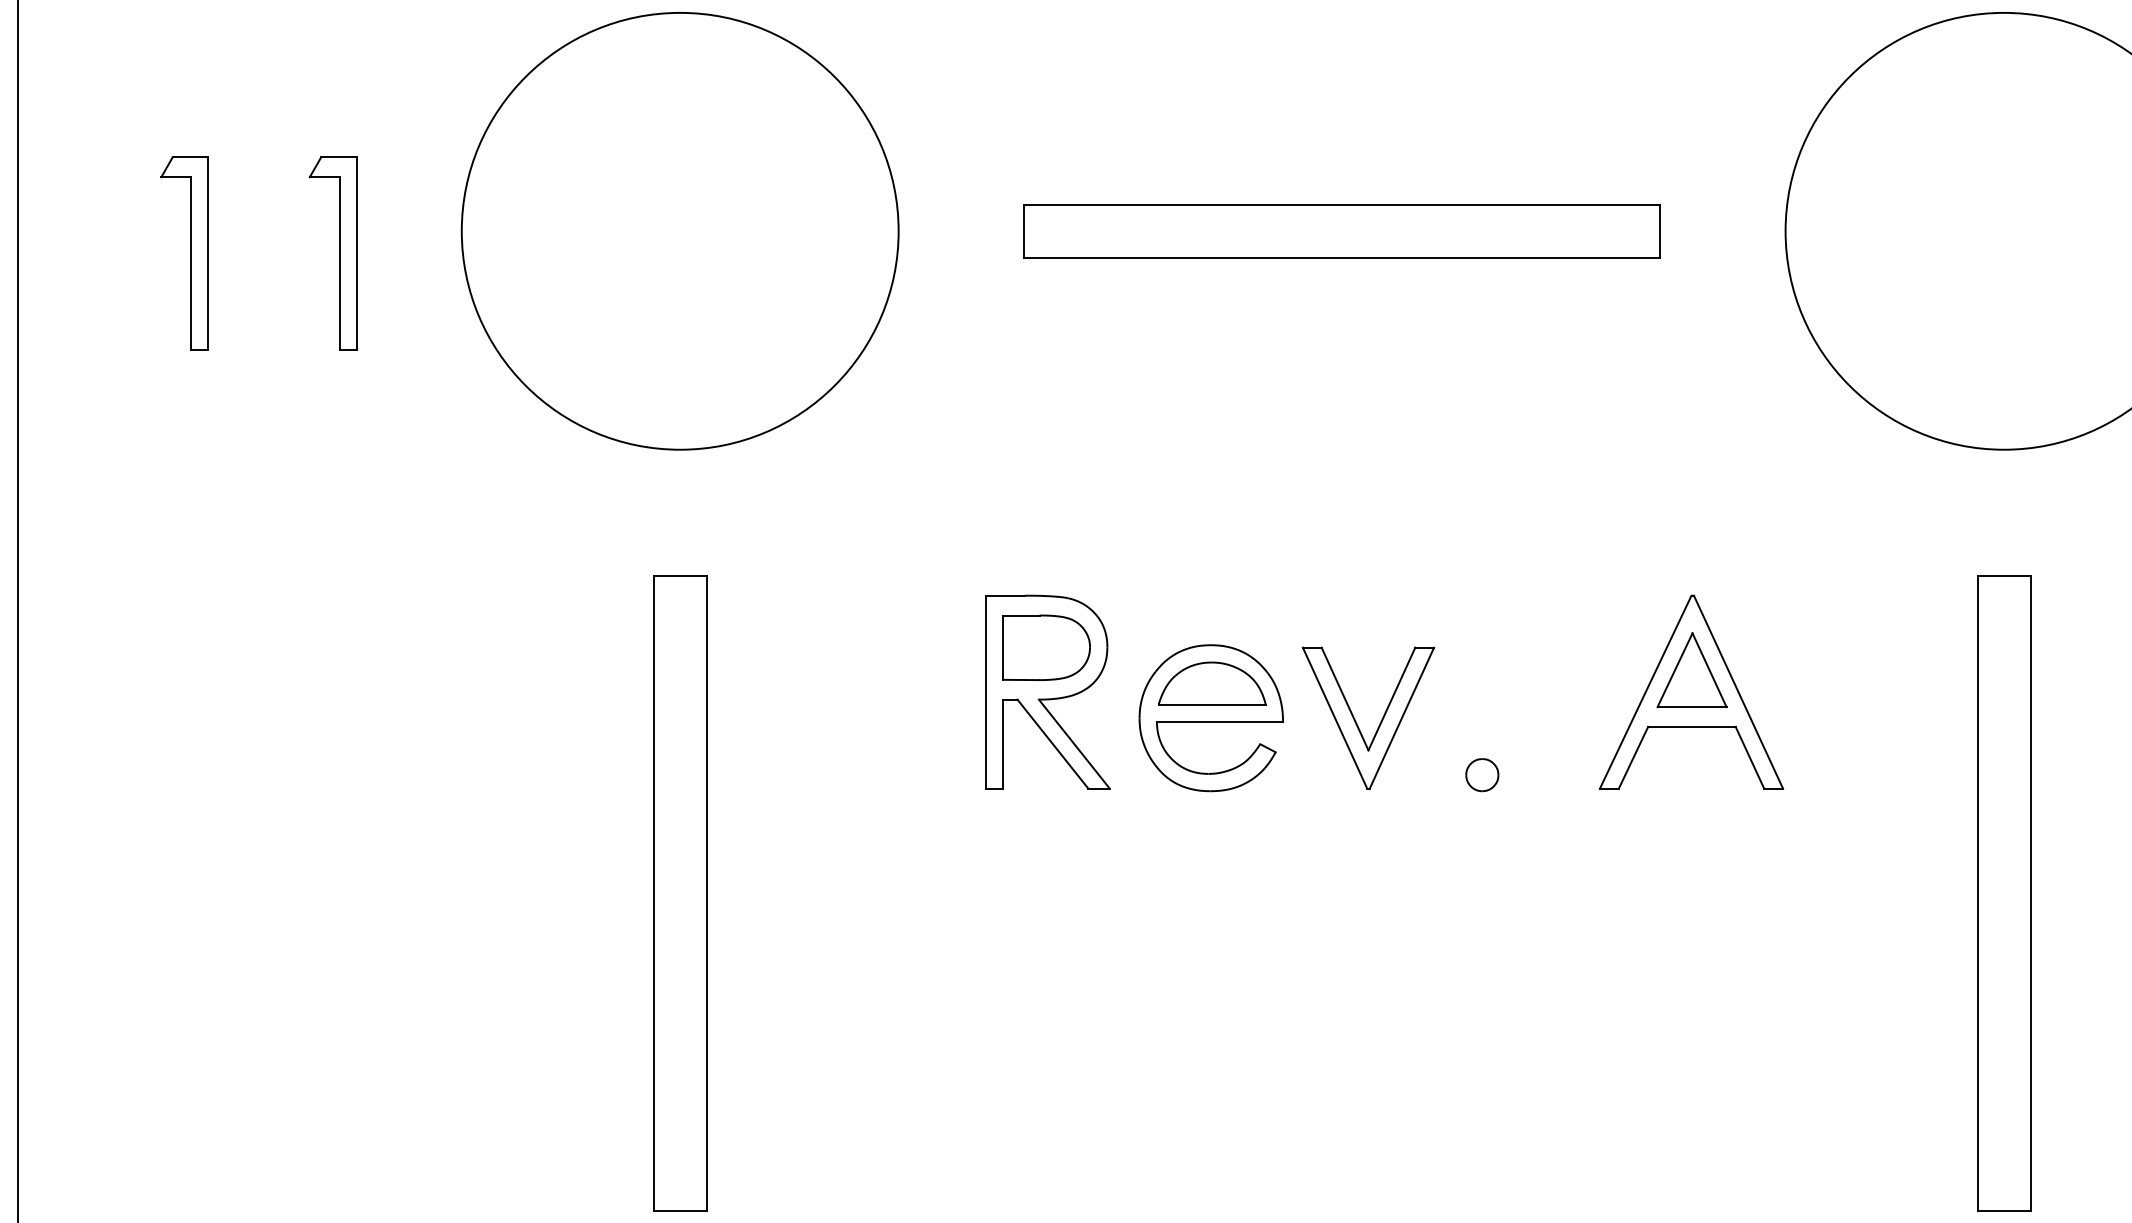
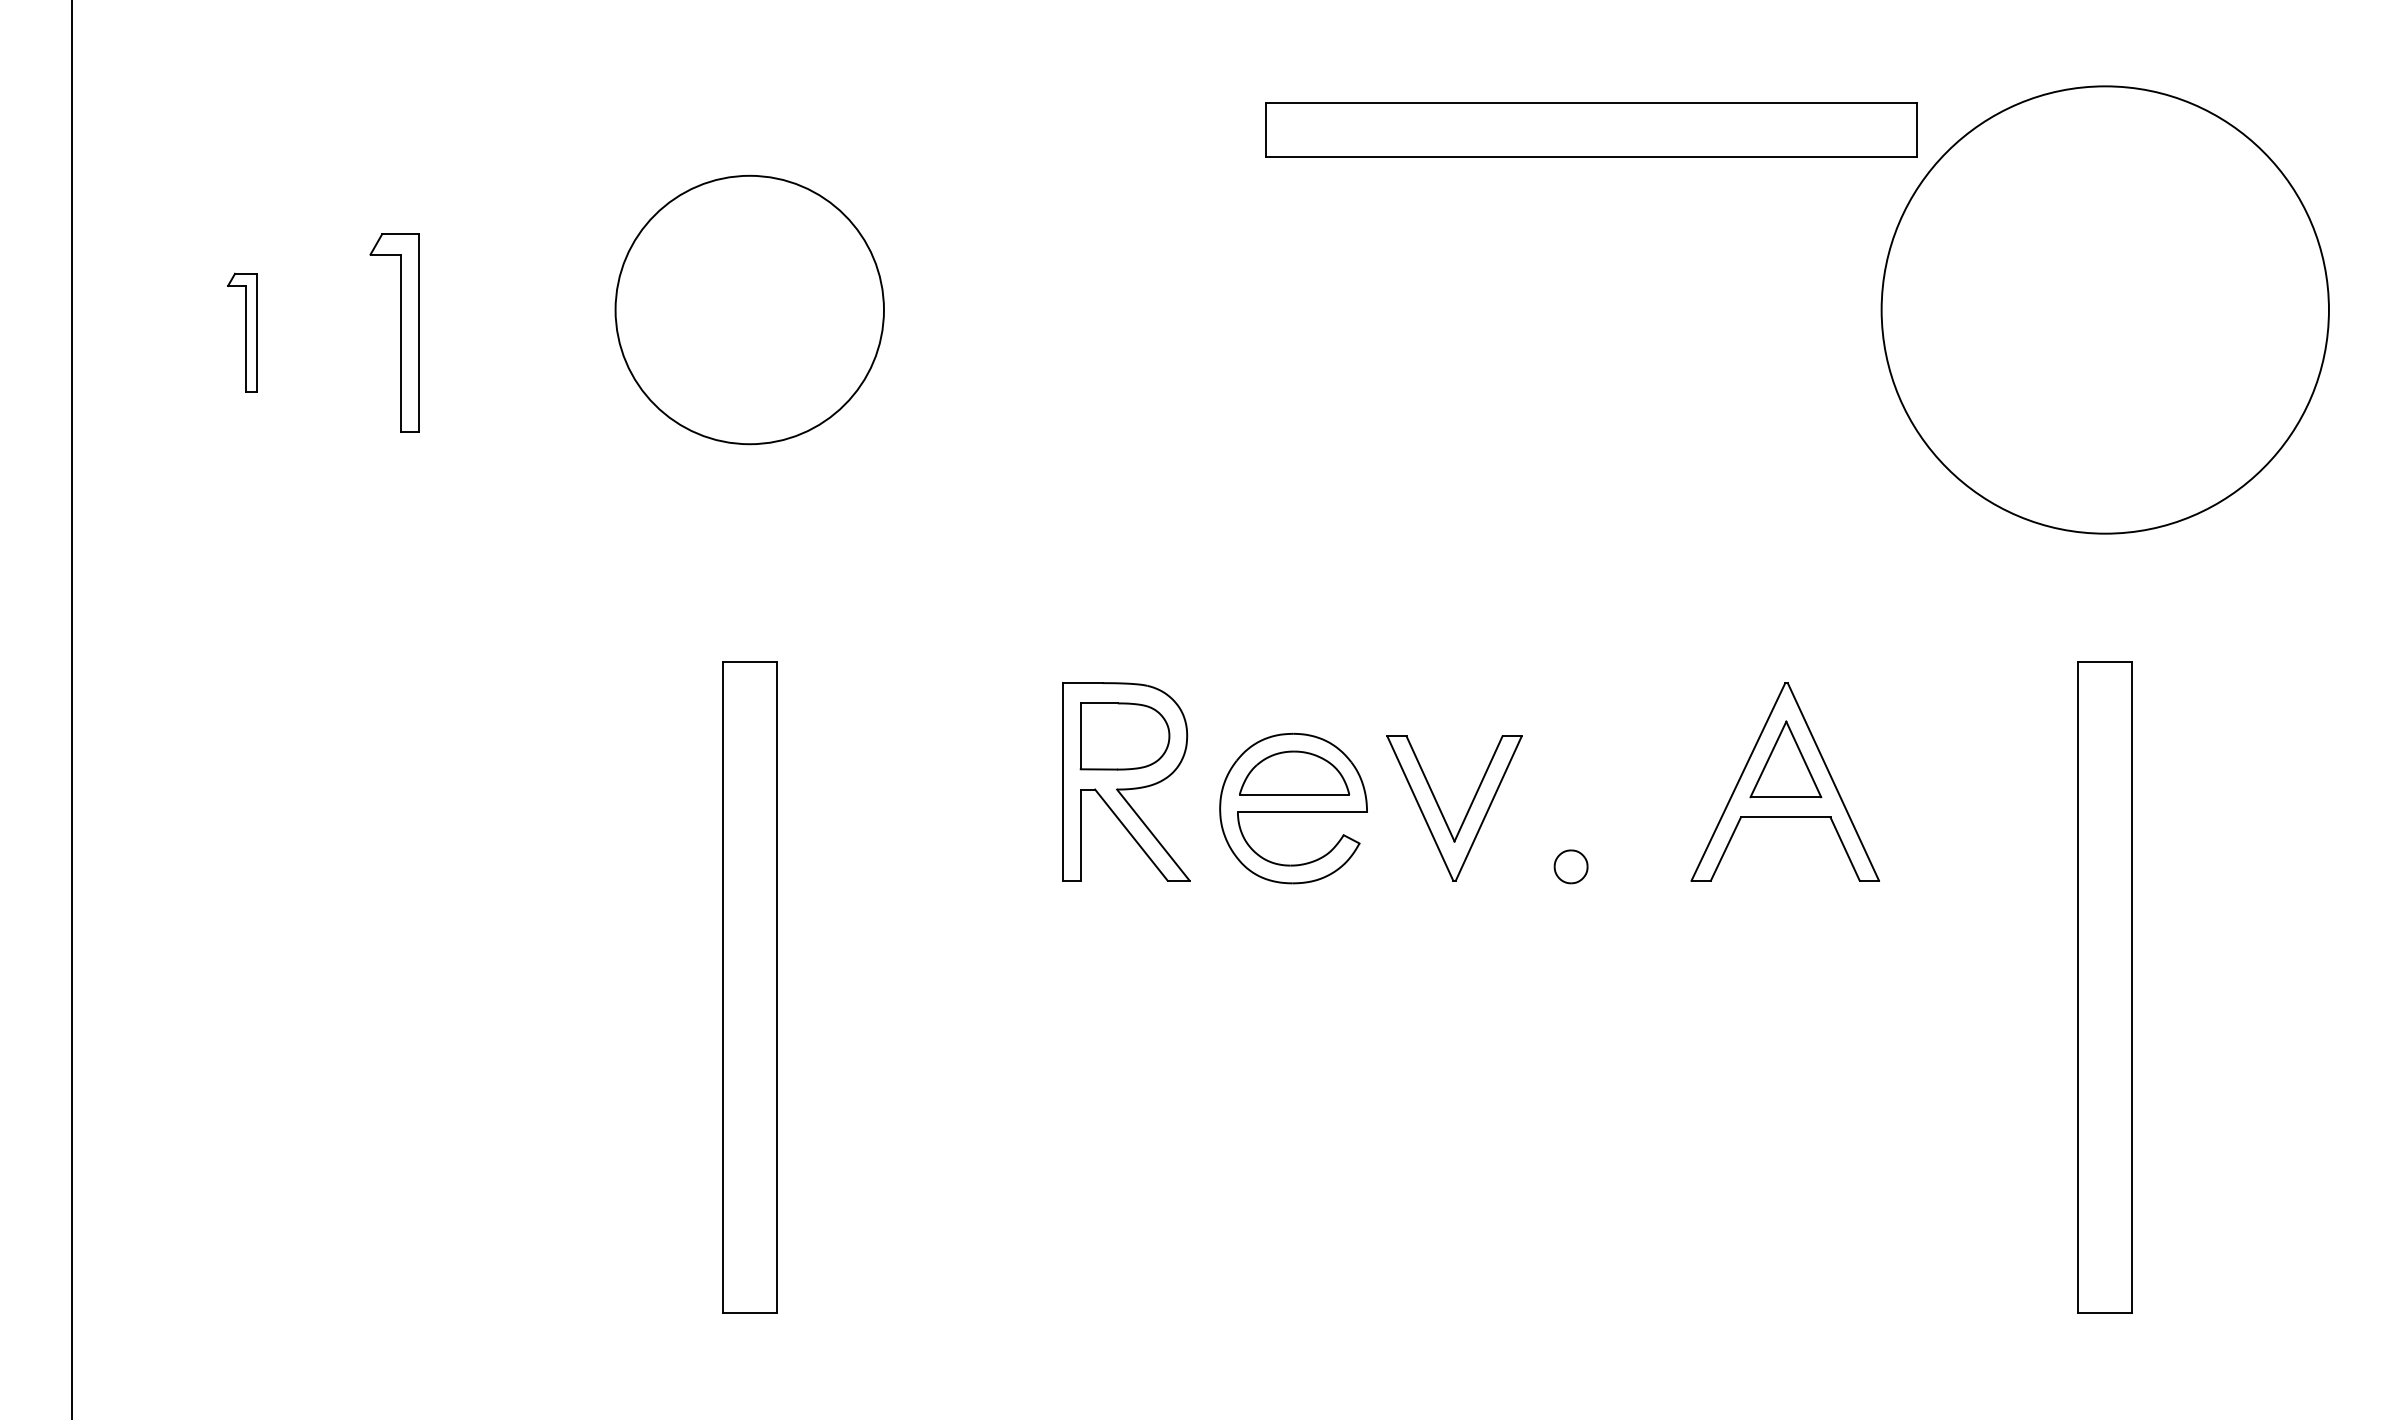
circle: (679, 230) -> (749, 309), size x0.6
part: (1342, 230) -> (1591, 129), moved
part: (184, 253) -> (242, 332), size x0.6

